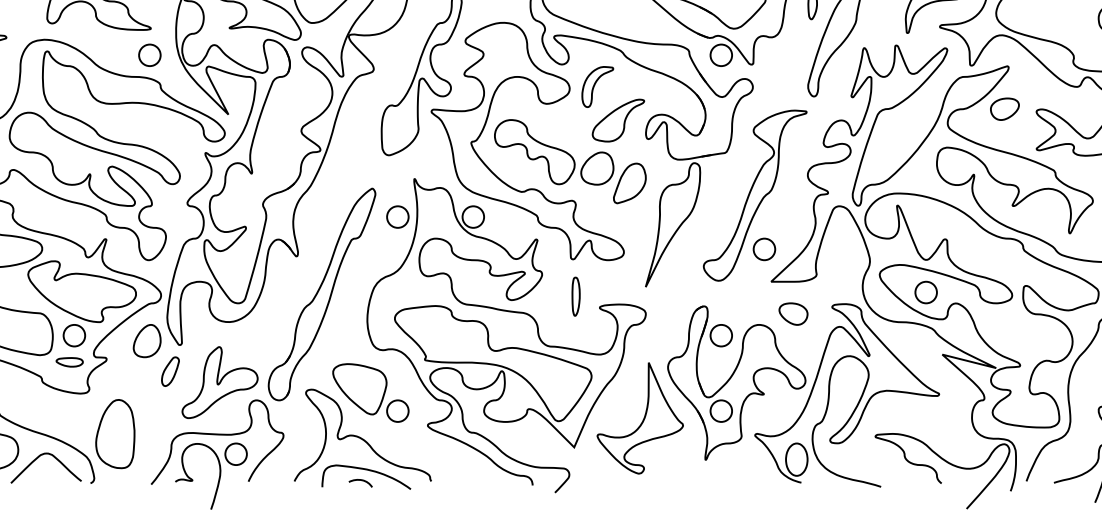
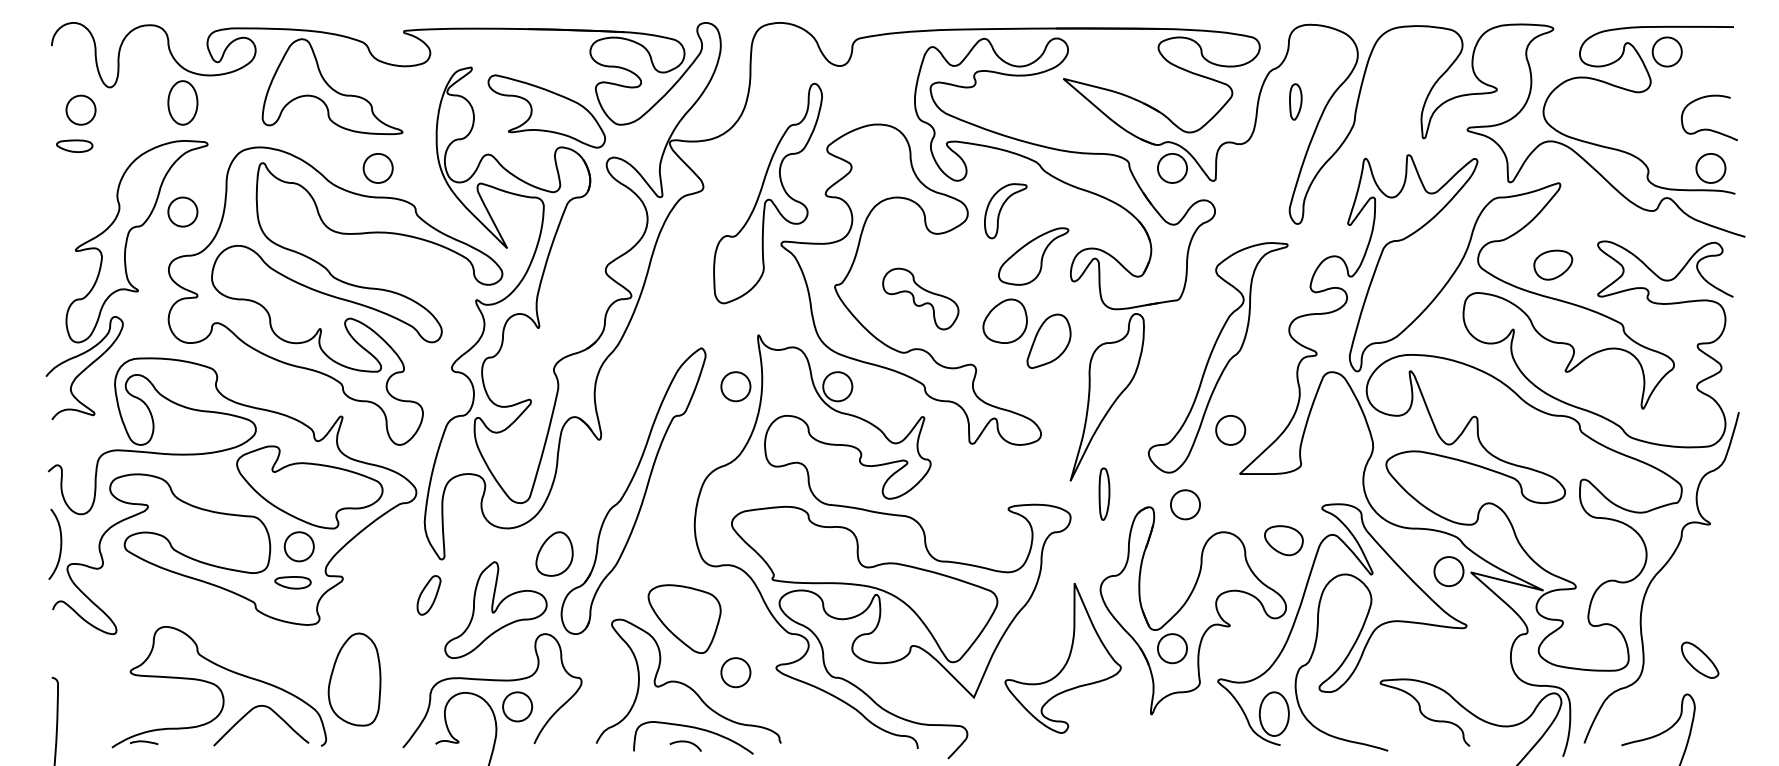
part: (149, 55) -> (377, 168), moved
part: (1005, 108) -> (1553, 264), moved
part: (534, 151) -> (920, 298), size x0.7
part: (925, 292) -> (1448, 571), moved
part: (576, 296) -> (1104, 493), moved
part: (793, 313) -> (1283, 540), moved
part: (721, 335) -> (1185, 504), moved
part: (147, 340) -> (554, 553), moved
part: (397, 411) -> (735, 672), moved

